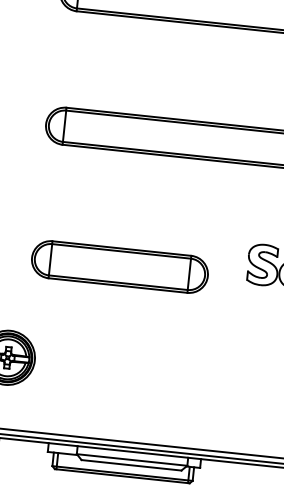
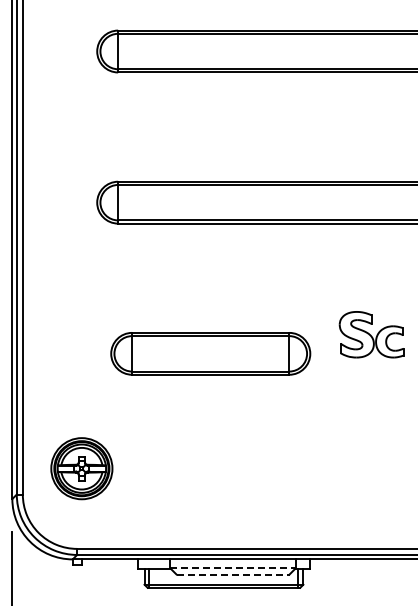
part: (119, 266) -> (210, 353), moved
line: (132, 460) -> (233, 568), solid -> dashed
line: (131, 465) -> (233, 574), solid -> dashed

